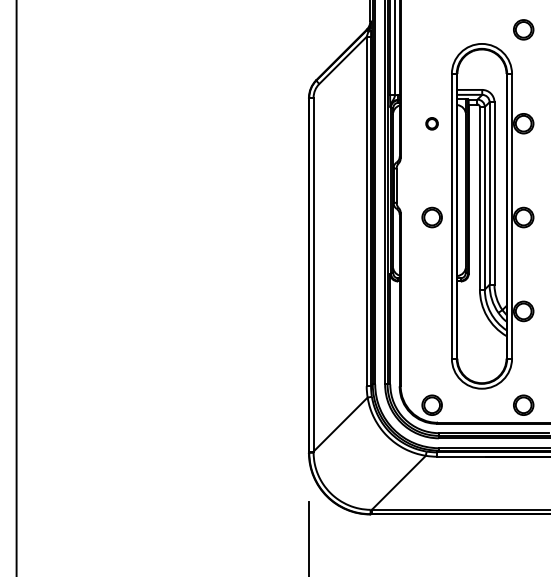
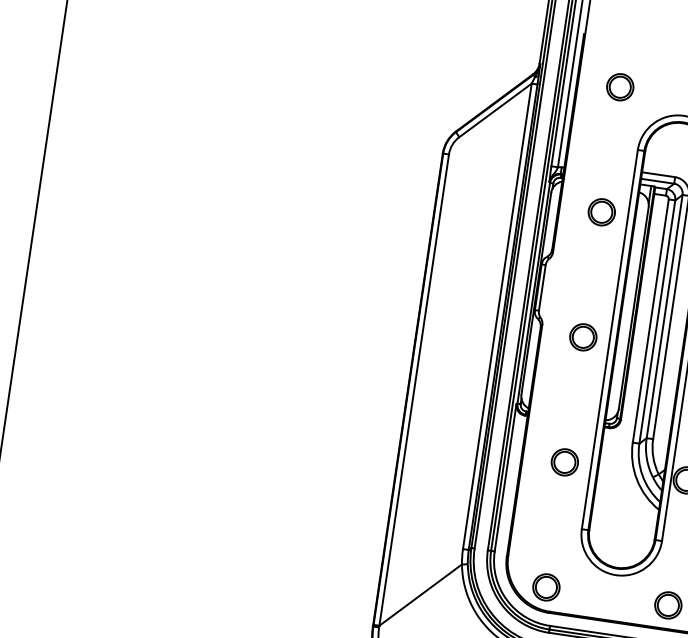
part: (431, 29) -> (619, 86), added
part: (431, 123) -> (600, 211), size x1.67
part: (431, 311) -> (563, 462), added

